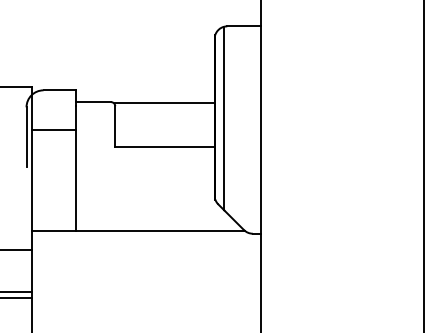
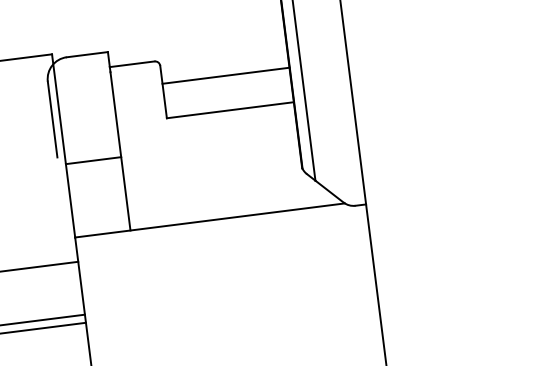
line: (165, 103) -> (226, 76), moved
line: (54, 130) -> (93, 161), moved

